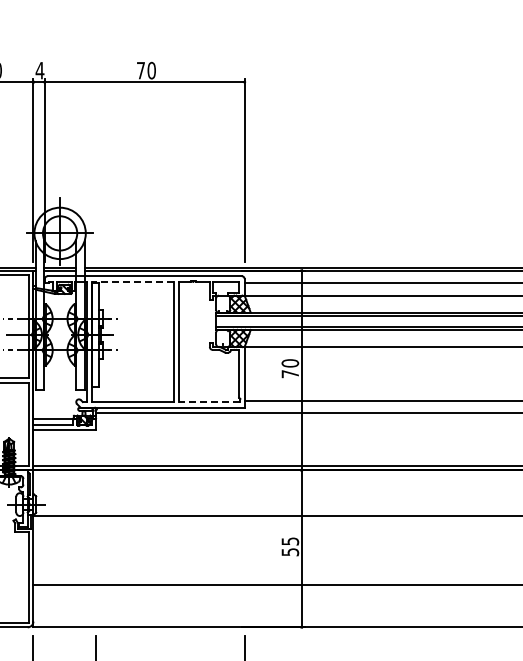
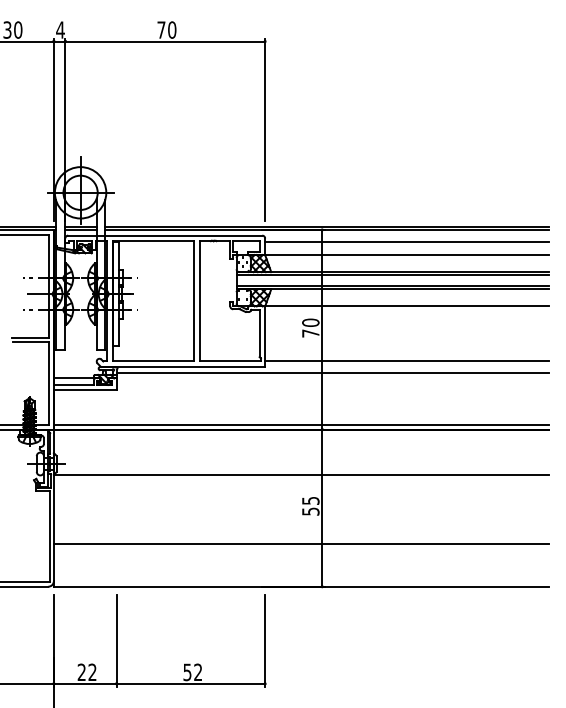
line: (133, 282) -> (153, 241), dashed -> solid
line: (210, 402) -> (230, 361), dashed -> solid

